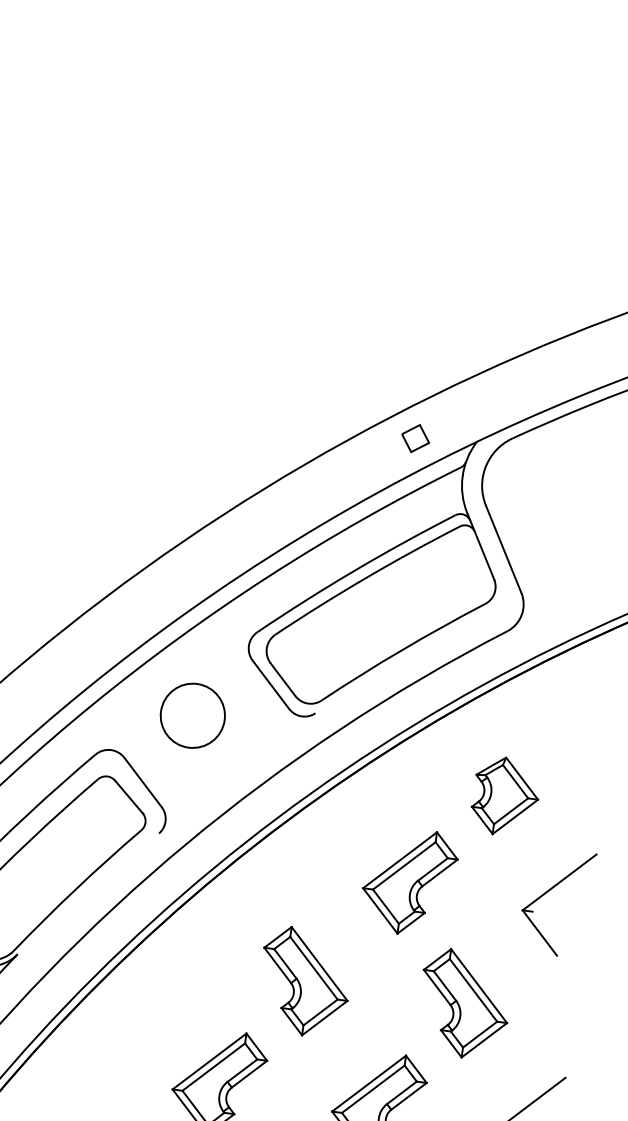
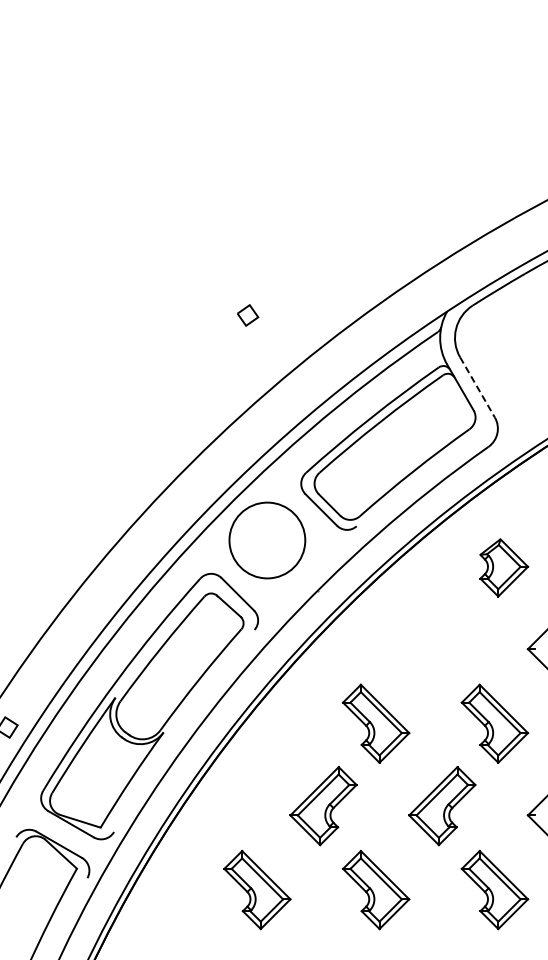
part: (416, 438) -> (248, 315), moved
line: (503, 549) -> (477, 387), solid -> dashed
circle: (193, 715) -> (267, 540), size x1.6
part: (409, 881) -> (442, 639), removed

